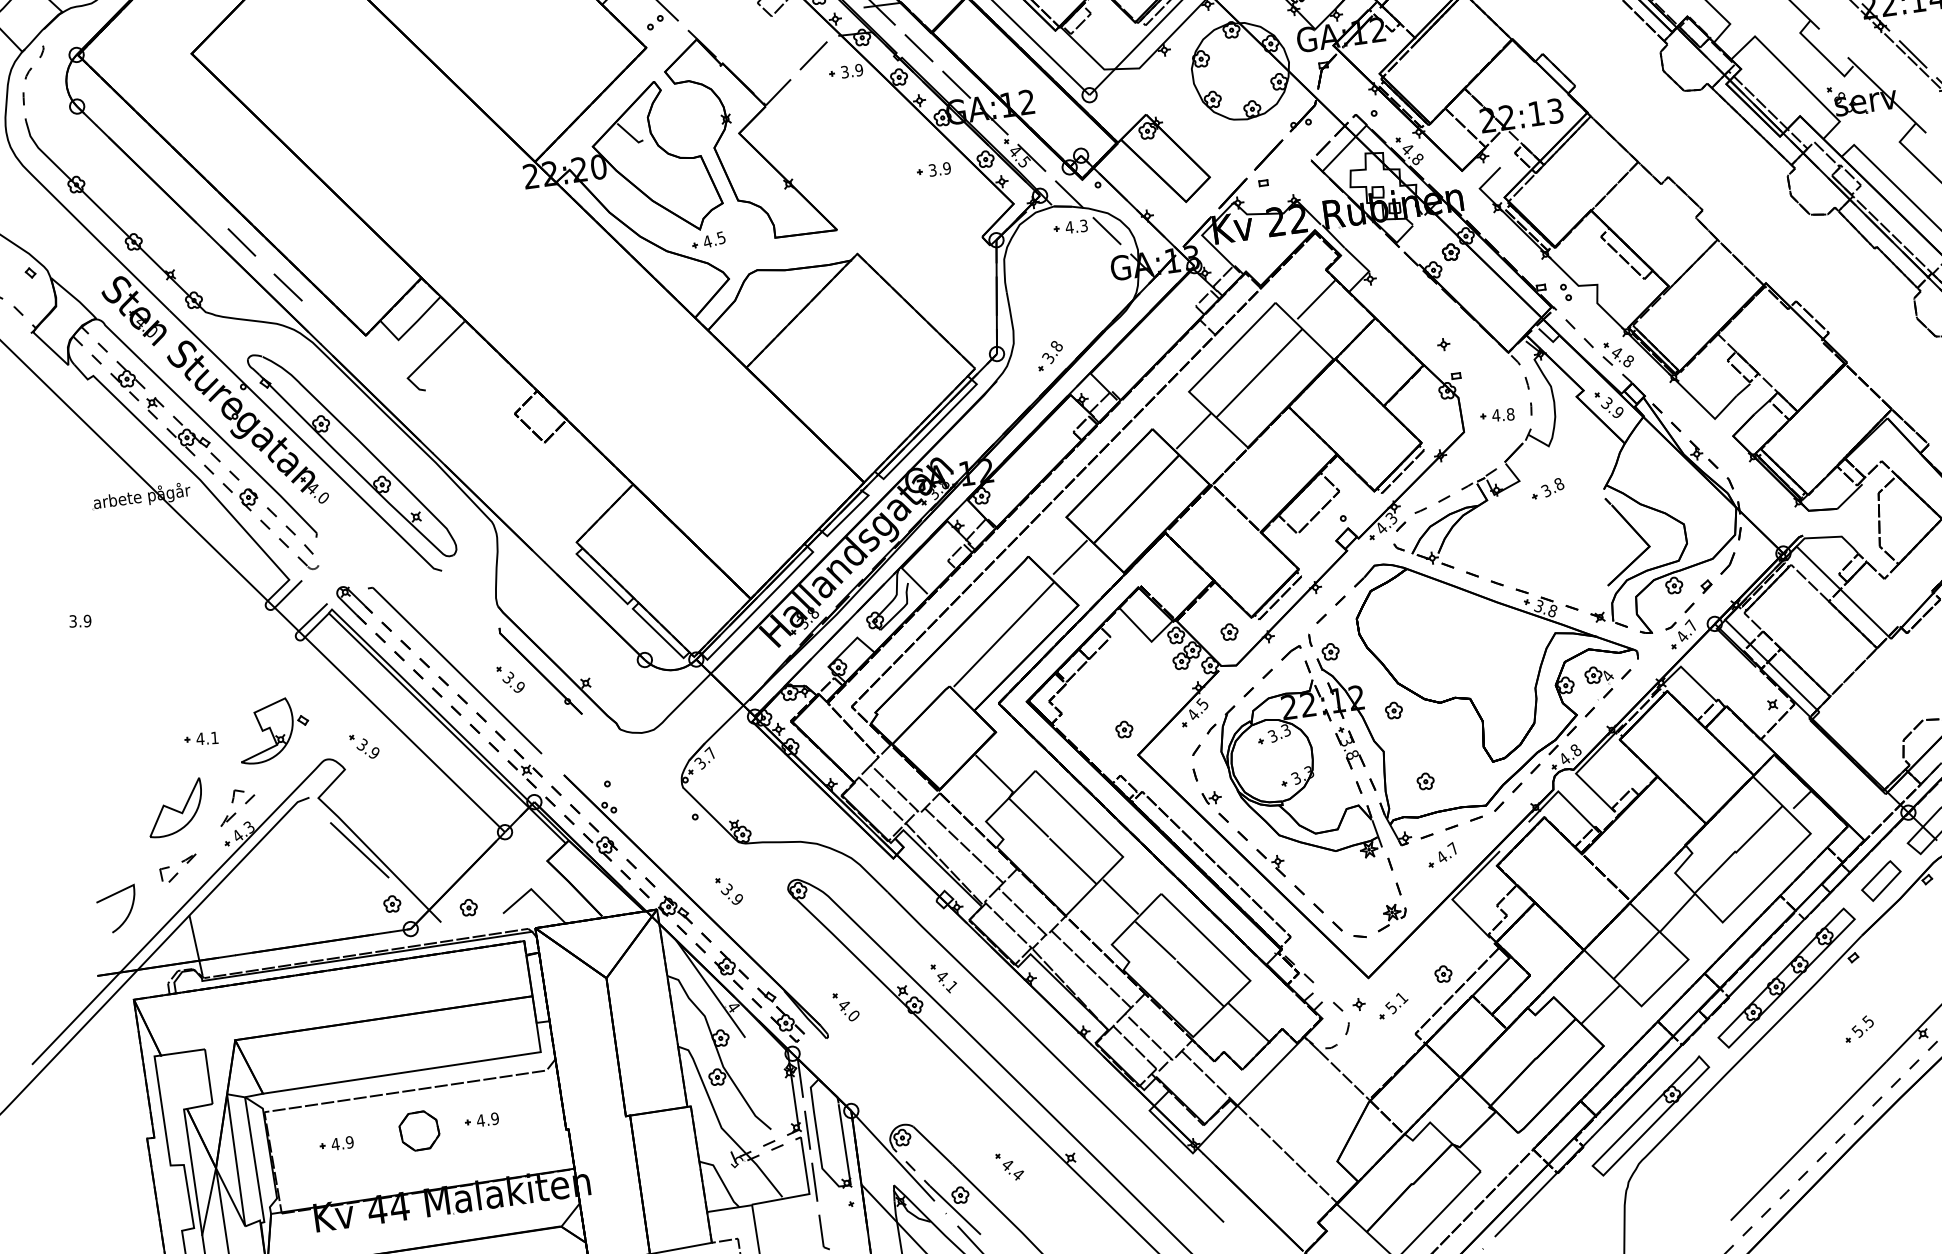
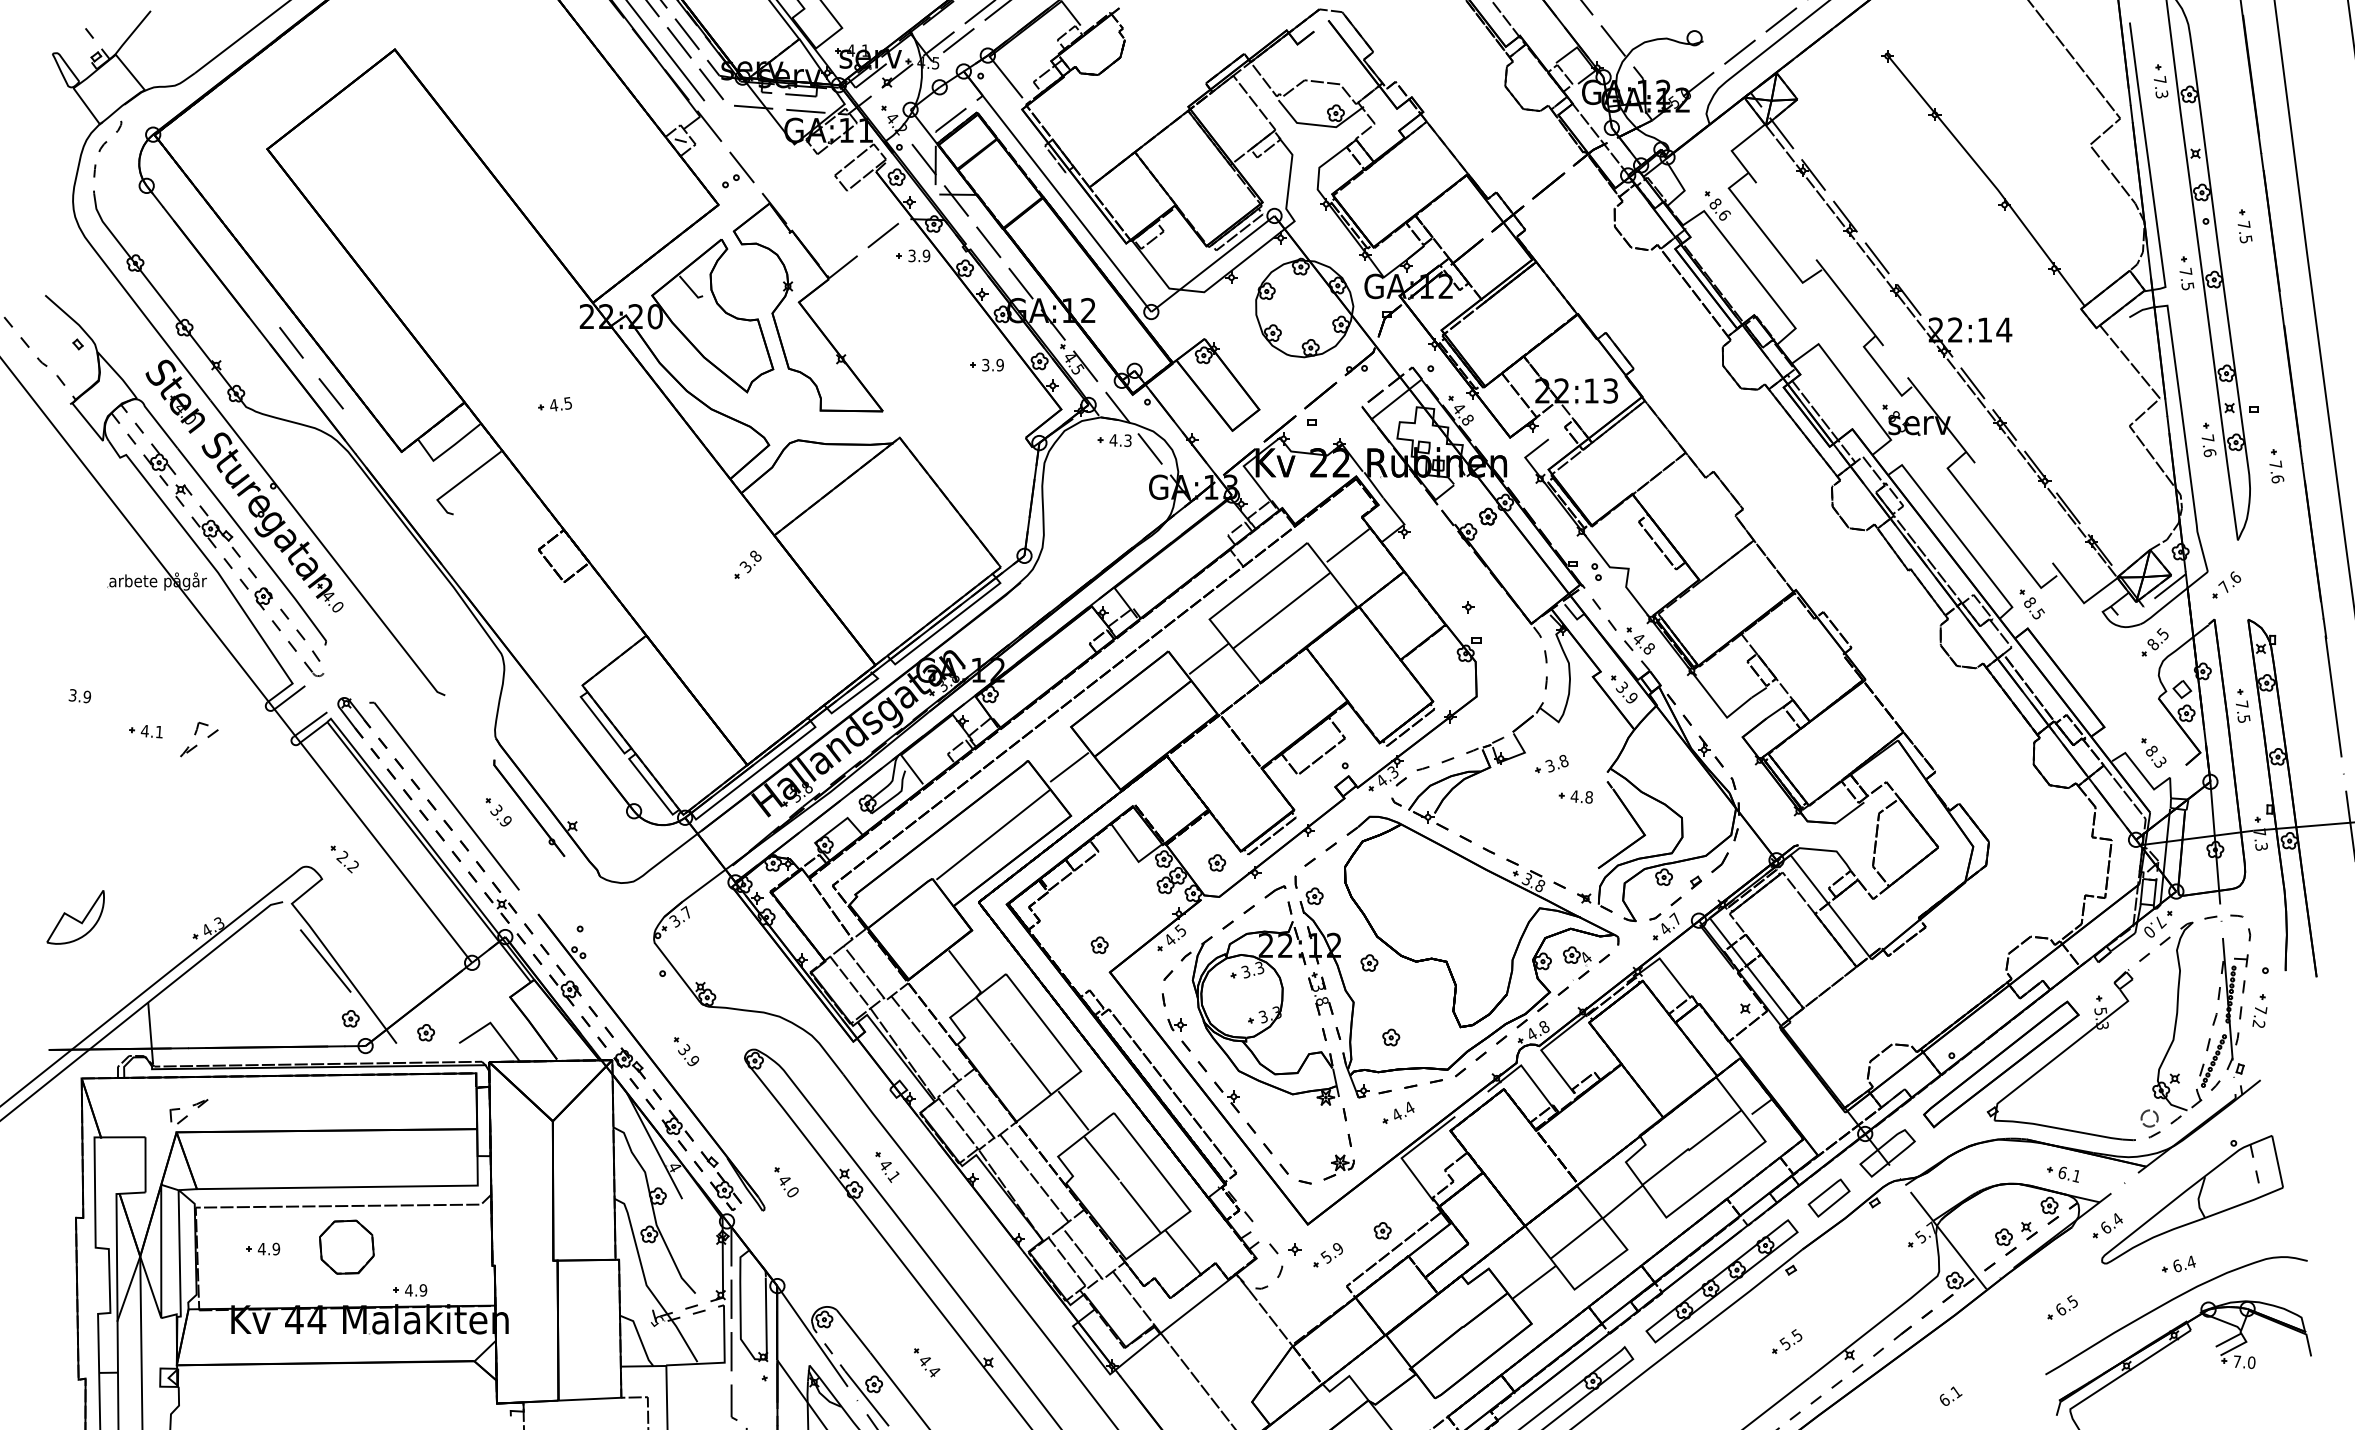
part: (707, 240) -> (554, 404), moved
part: (1049, 355) -> (747, 564), moved
part: (1496, 415) -> (1575, 796), moved
part: (351, 455) -> (371, 568), removed
part: (273, 730) -> (256, 830), removed
part: (200, 739) -> (145, 731), moved
text: (366, 749) -> (346, 862), 3.9 -> 2.2
part: (237, 806) -> (199, 739), moved
part: (175, 808) -> (75, 917), moved
text: (1452, 848) -> (1408, 1107), 4.7 -> 4.4
curve: (177, 872) -> (187, 1115), moved
curve: (127, 915) -> (86, 994), removed
text: (1402, 997) -> (1338, 1248), 5.1 -> 5.9
part: (482, 1120) -> (410, 1290), moved
part: (419, 1131) -> (346, 1247), size x1.4

